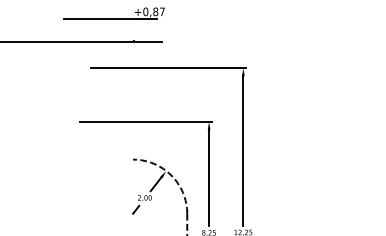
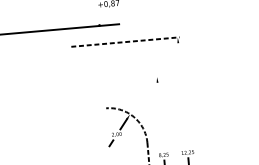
line: (110, 18) -> (81, 10), removed
line: (169, 68) -> (126, 42), solid -> dashed
line: (145, 121) -> (112, 80), removed
line: (243, 150) -> (182, 95), removed
line: (209, 177) -> (160, 116), removed

